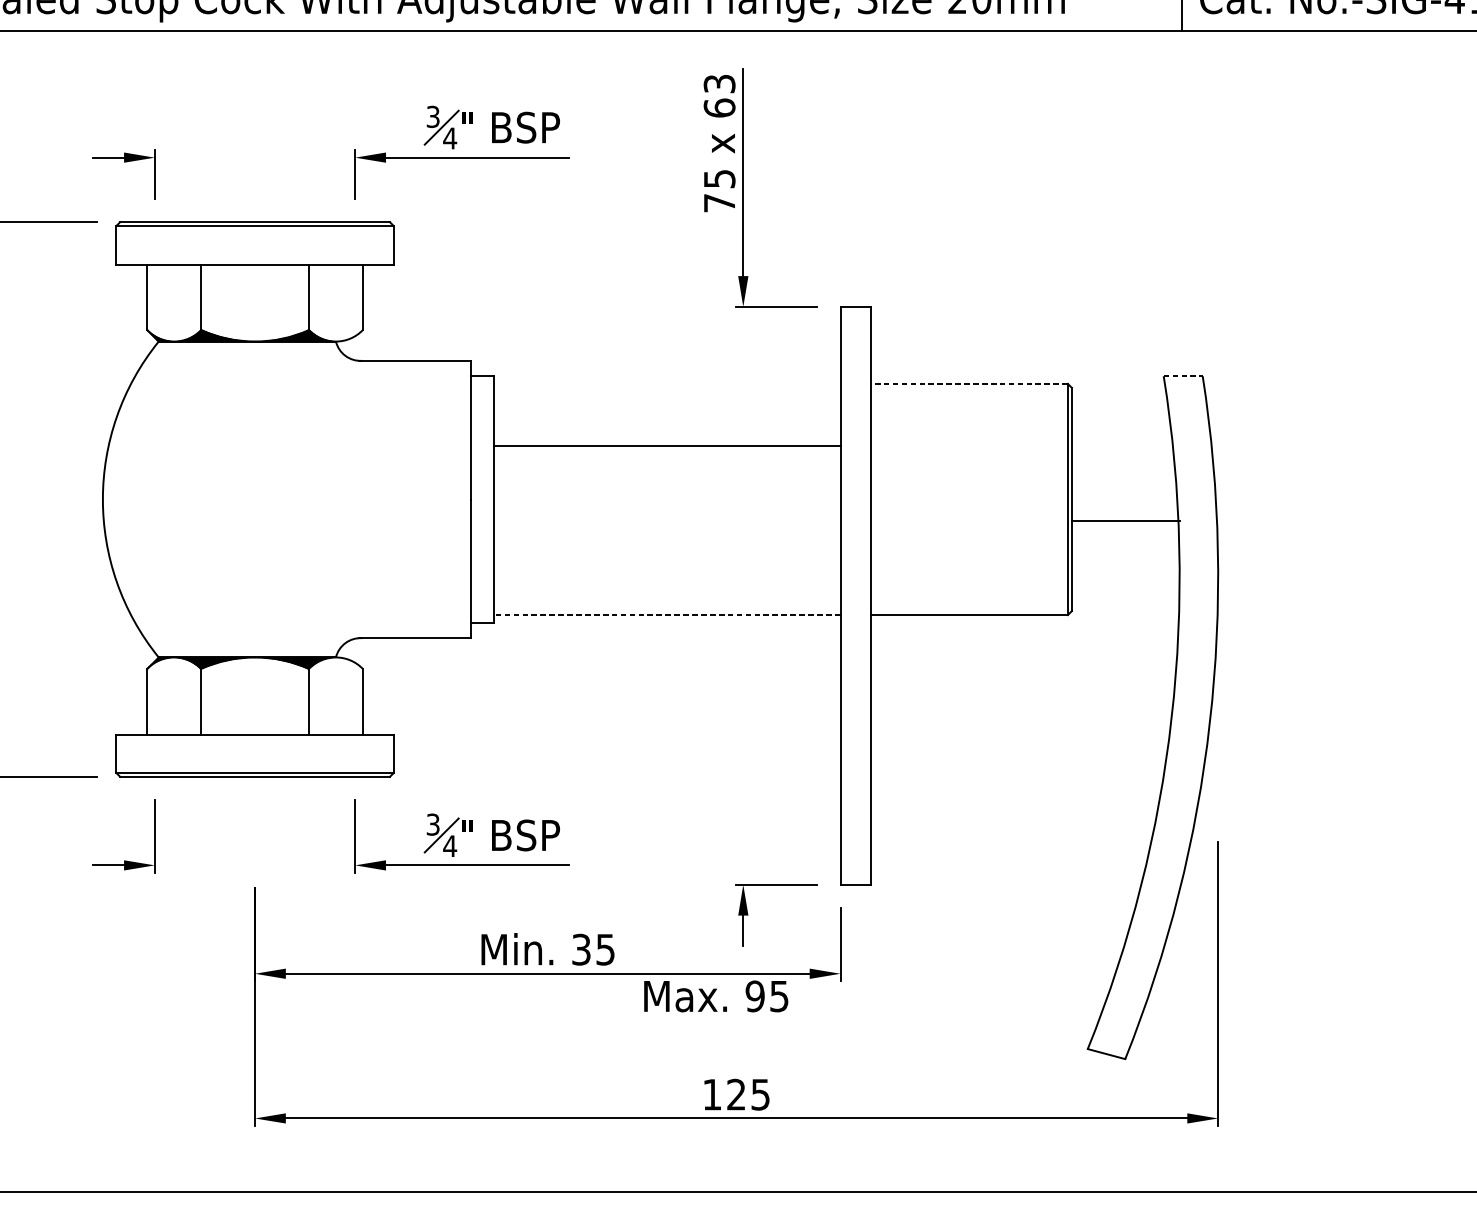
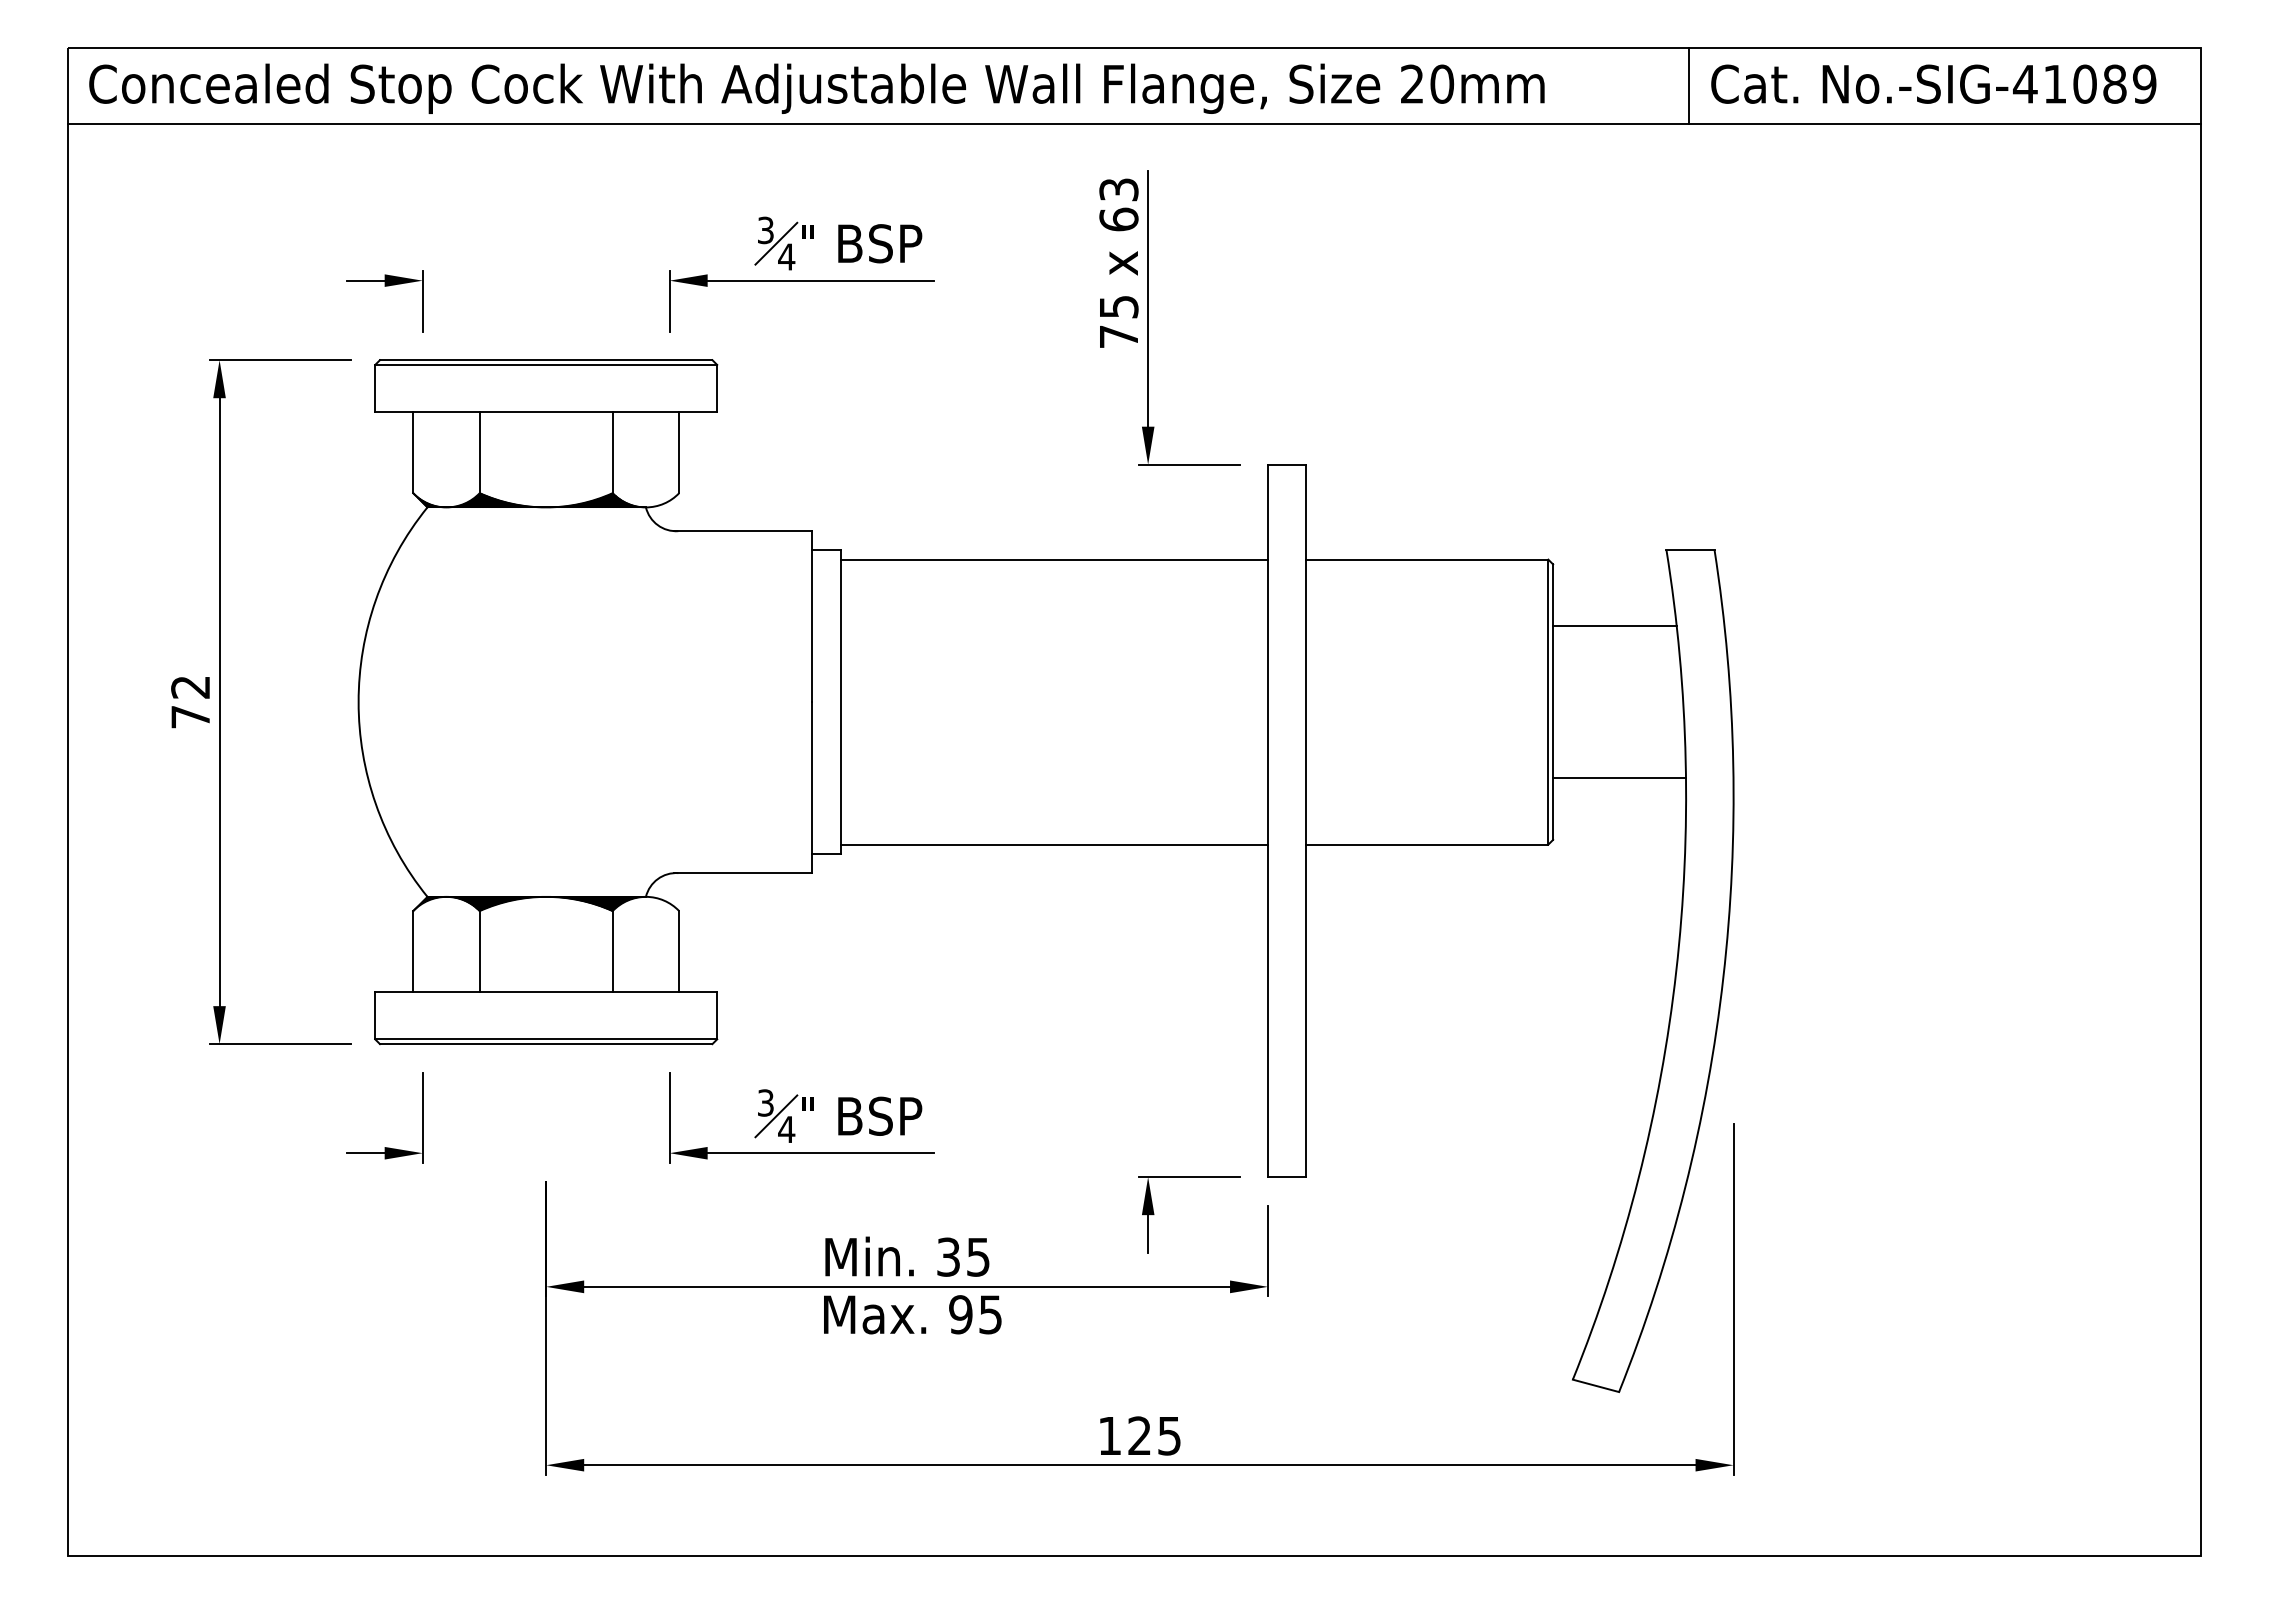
line: (1184, 376) -> (1691, 550), dashed -> solid
line: (969, 383) -> (1426, 559), dashed -> solid
line: (1121, 438) -> (1614, 626), added
line: (667, 445) -> (1054, 559), moved
line: (1125, 520) -> (1619, 778), moved
line: (667, 614) -> (1054, 844), dashed -> solid
text: (716, 996) -> (912, 1314), moved

